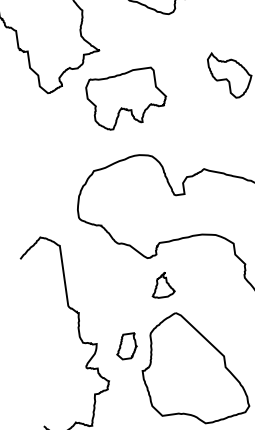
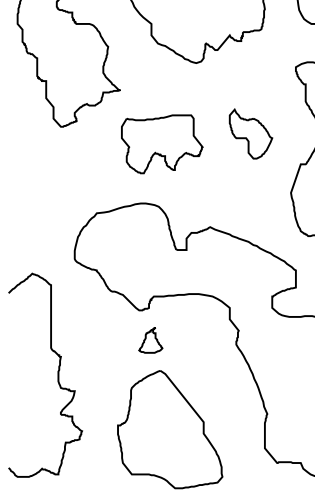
part: (127, 99) -> (162, 144), moved
part: (125, 346) -> (104, 397), removed

